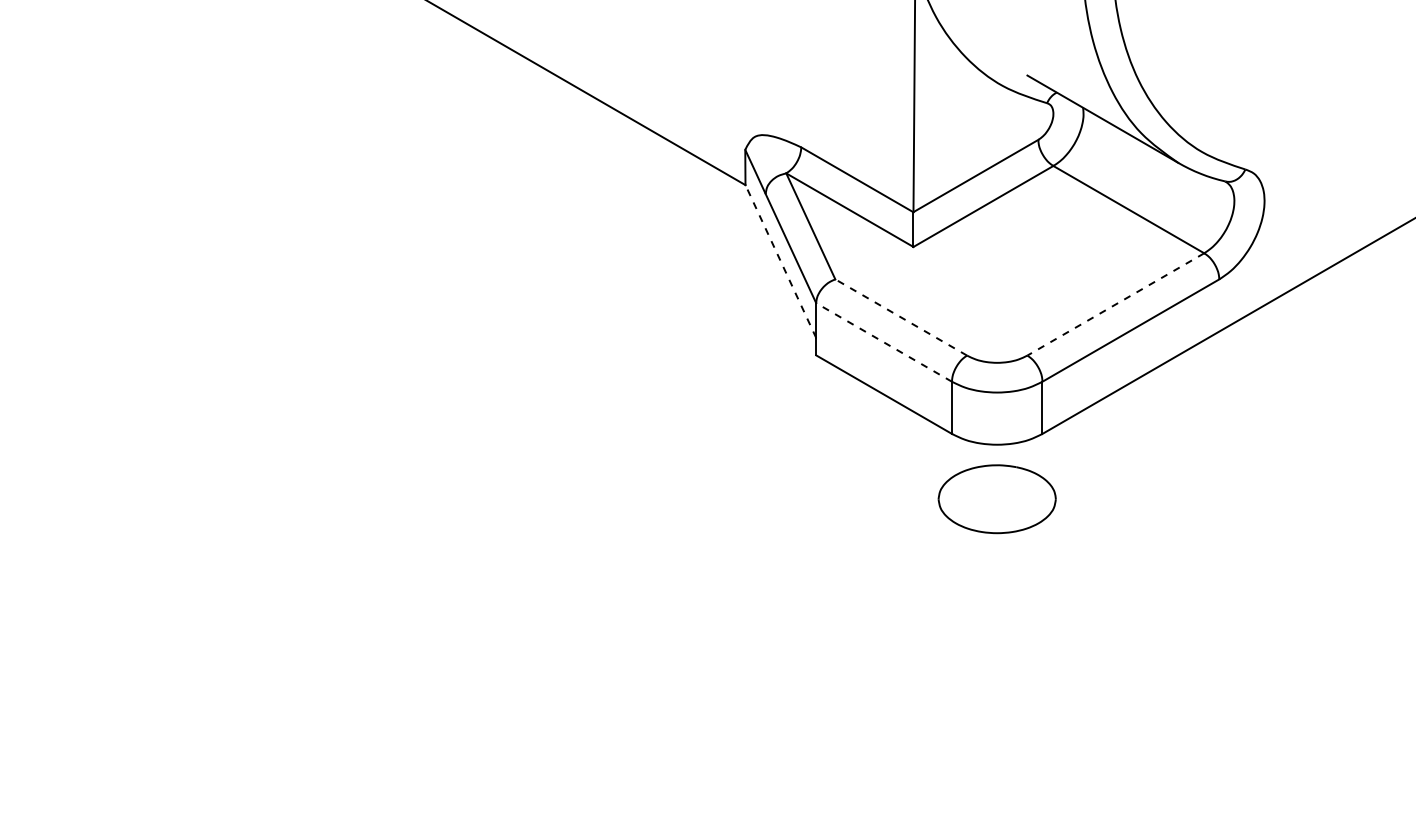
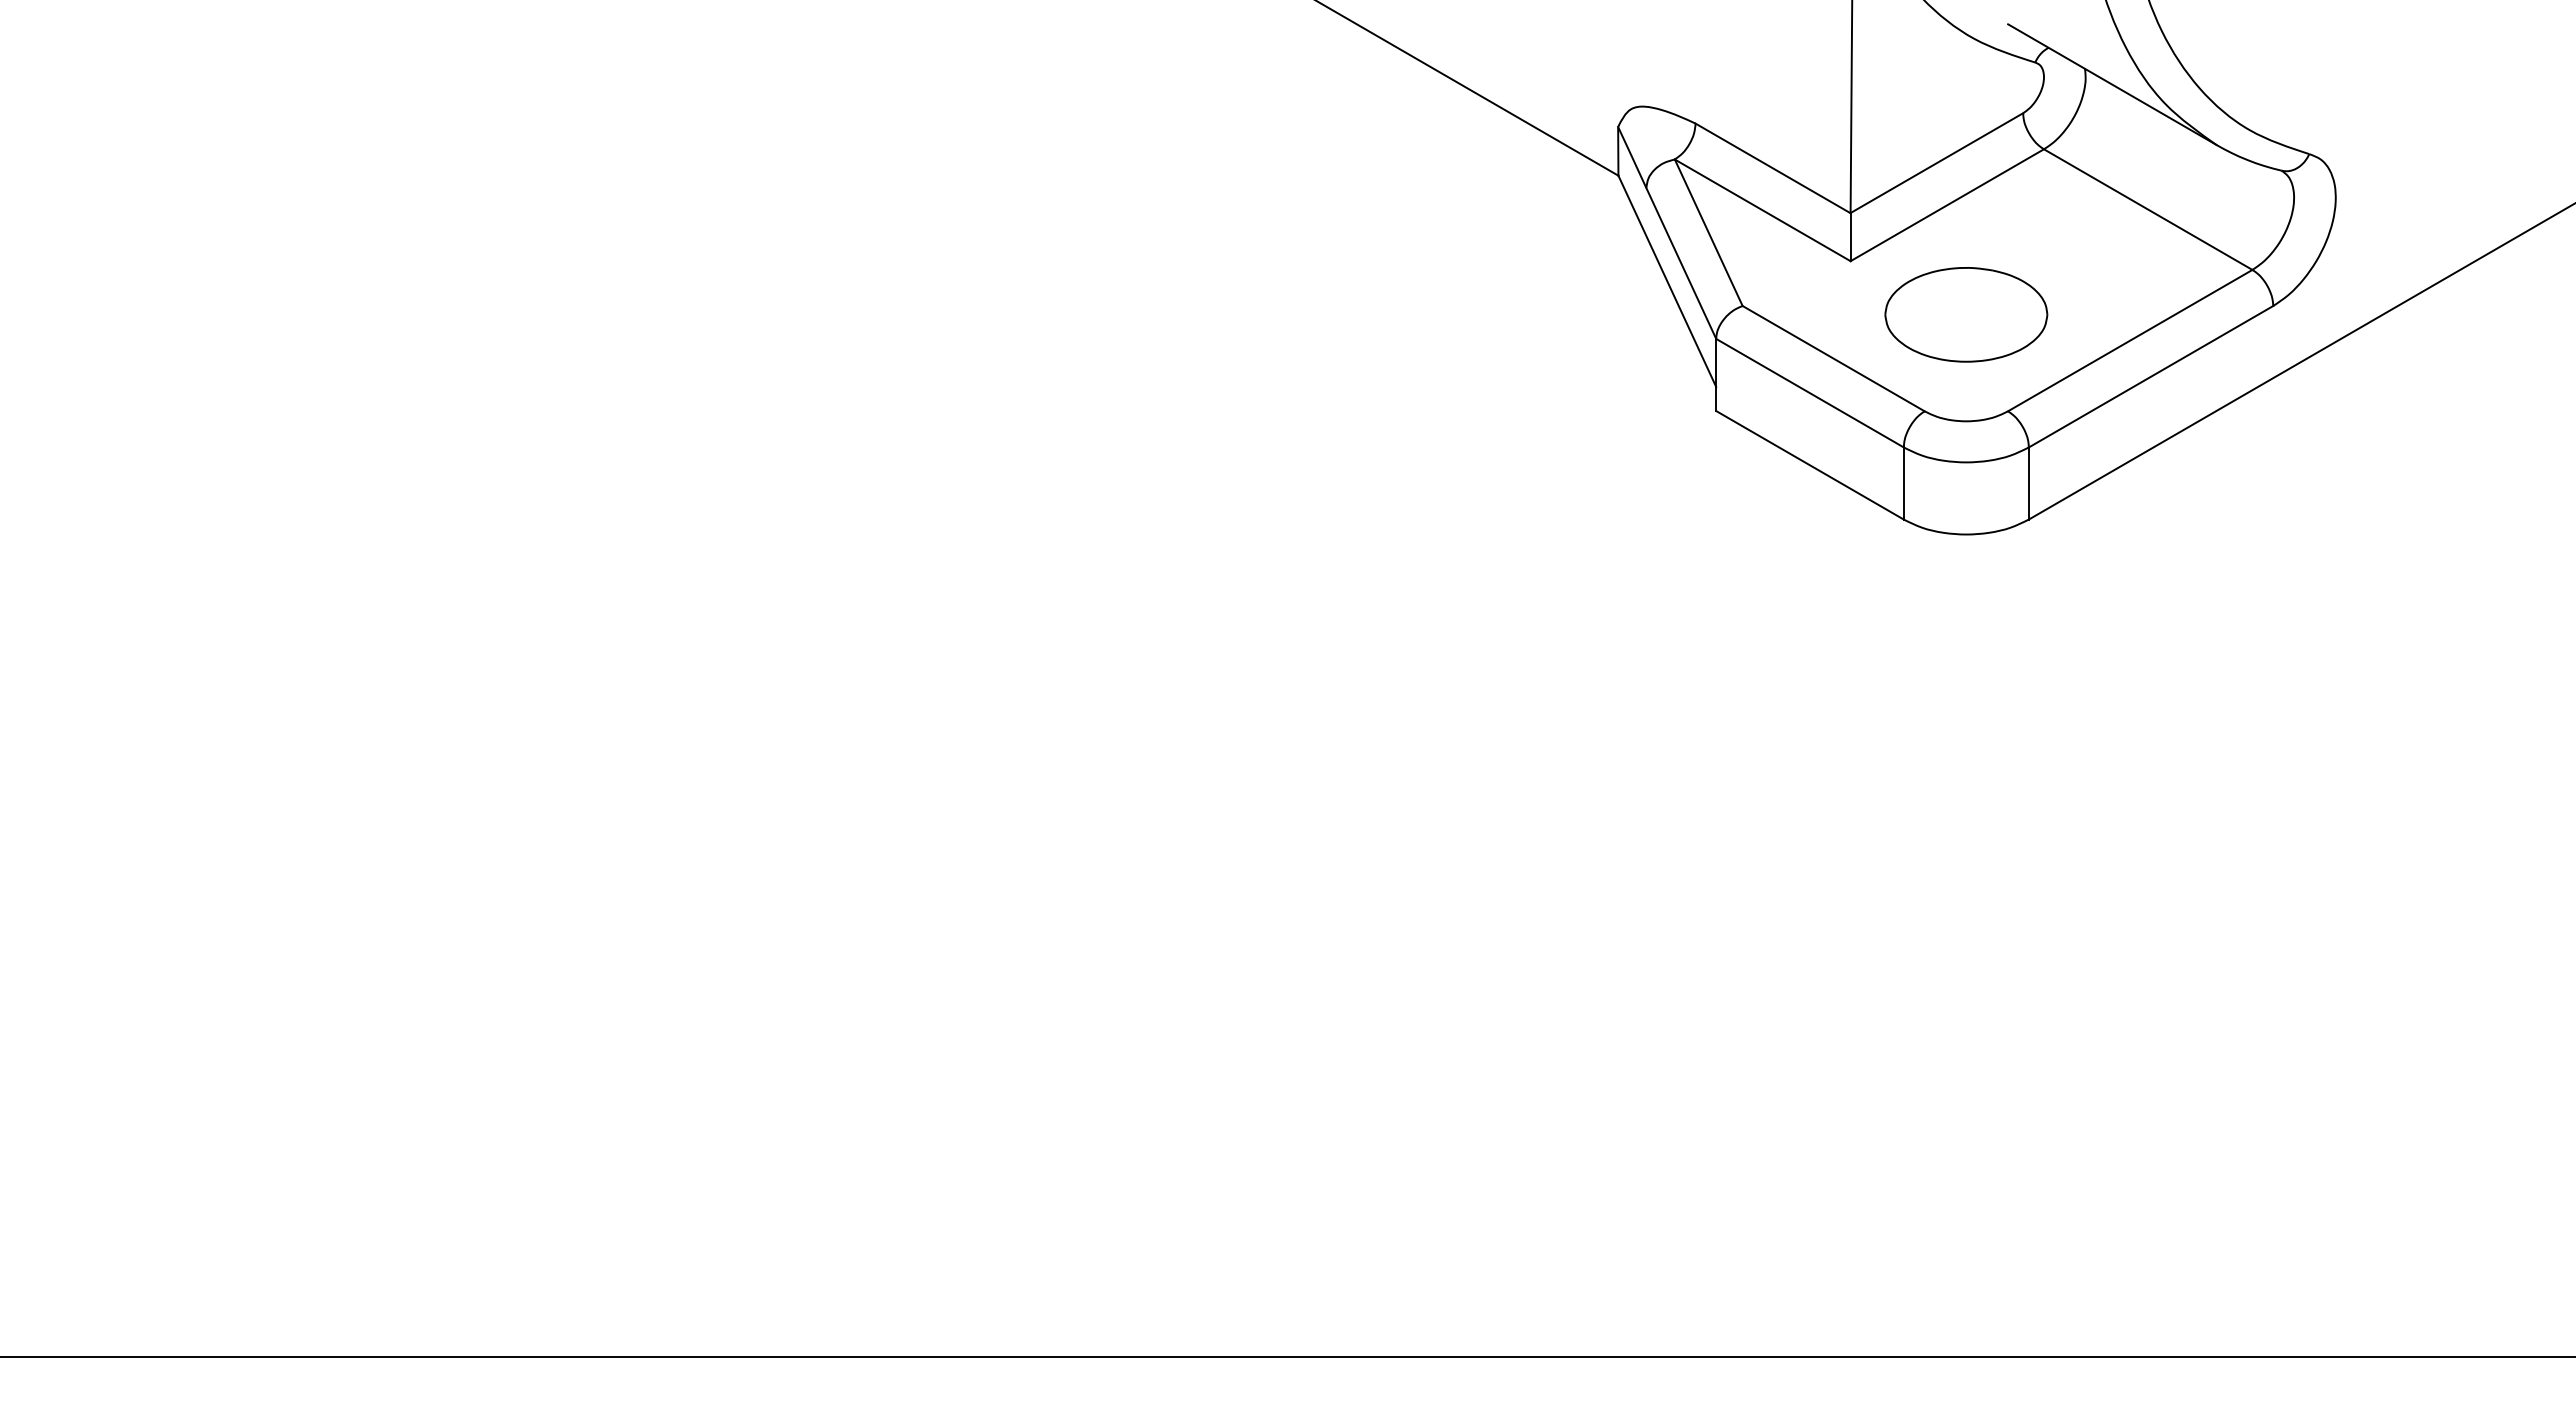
line: (780, 260) -> (1667, 280), dashed -> solid
line: (1115, 304) -> (2129, 340), dashed -> solid
line: (901, 317) -> (1833, 358), dashed -> solid
line: (883, 341) -> (1809, 392), dashed -> solid
part: (997, 499) -> (1966, 314), moved

